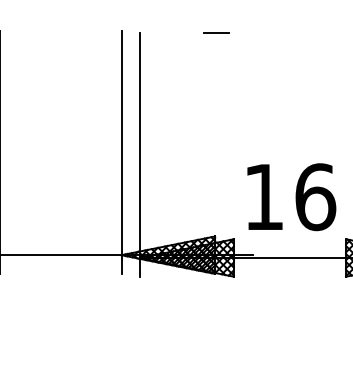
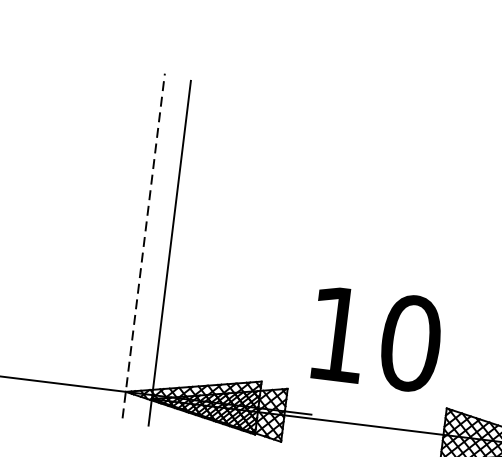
line: (216, 32) -> (299, 92), removed
line: (121, 152) -> (143, 246), solid -> dashed
text: (315, 197) -> (410, 343), 16 -> 10

